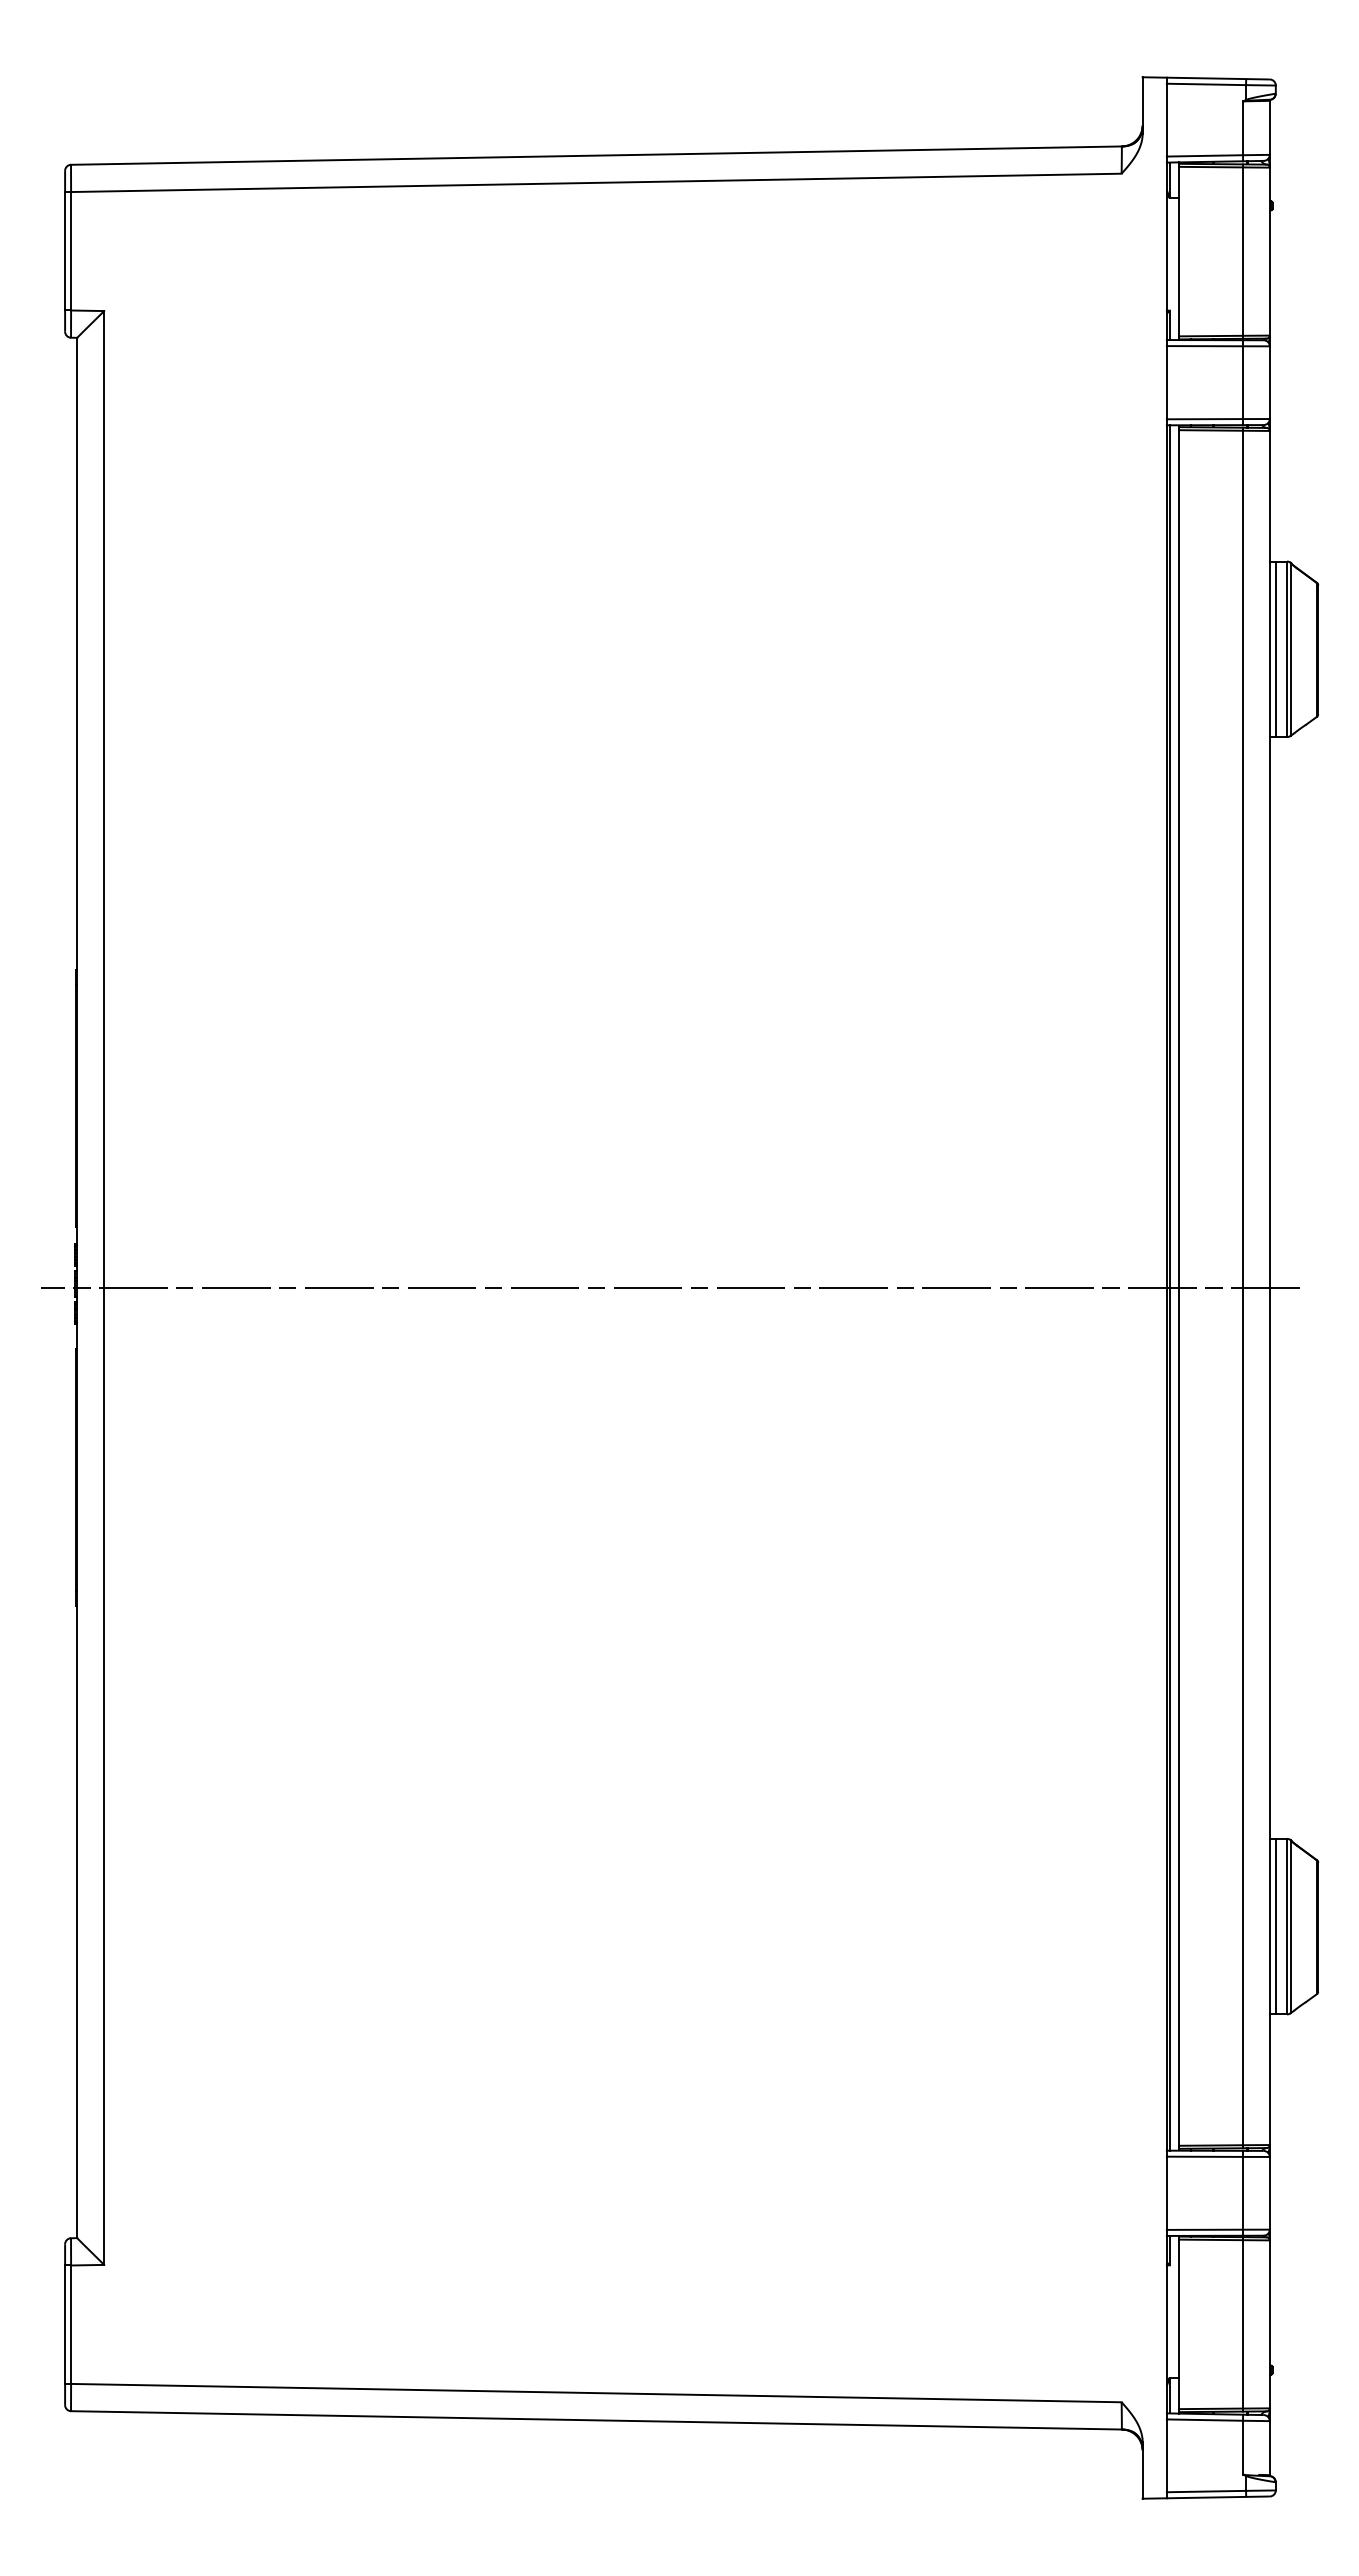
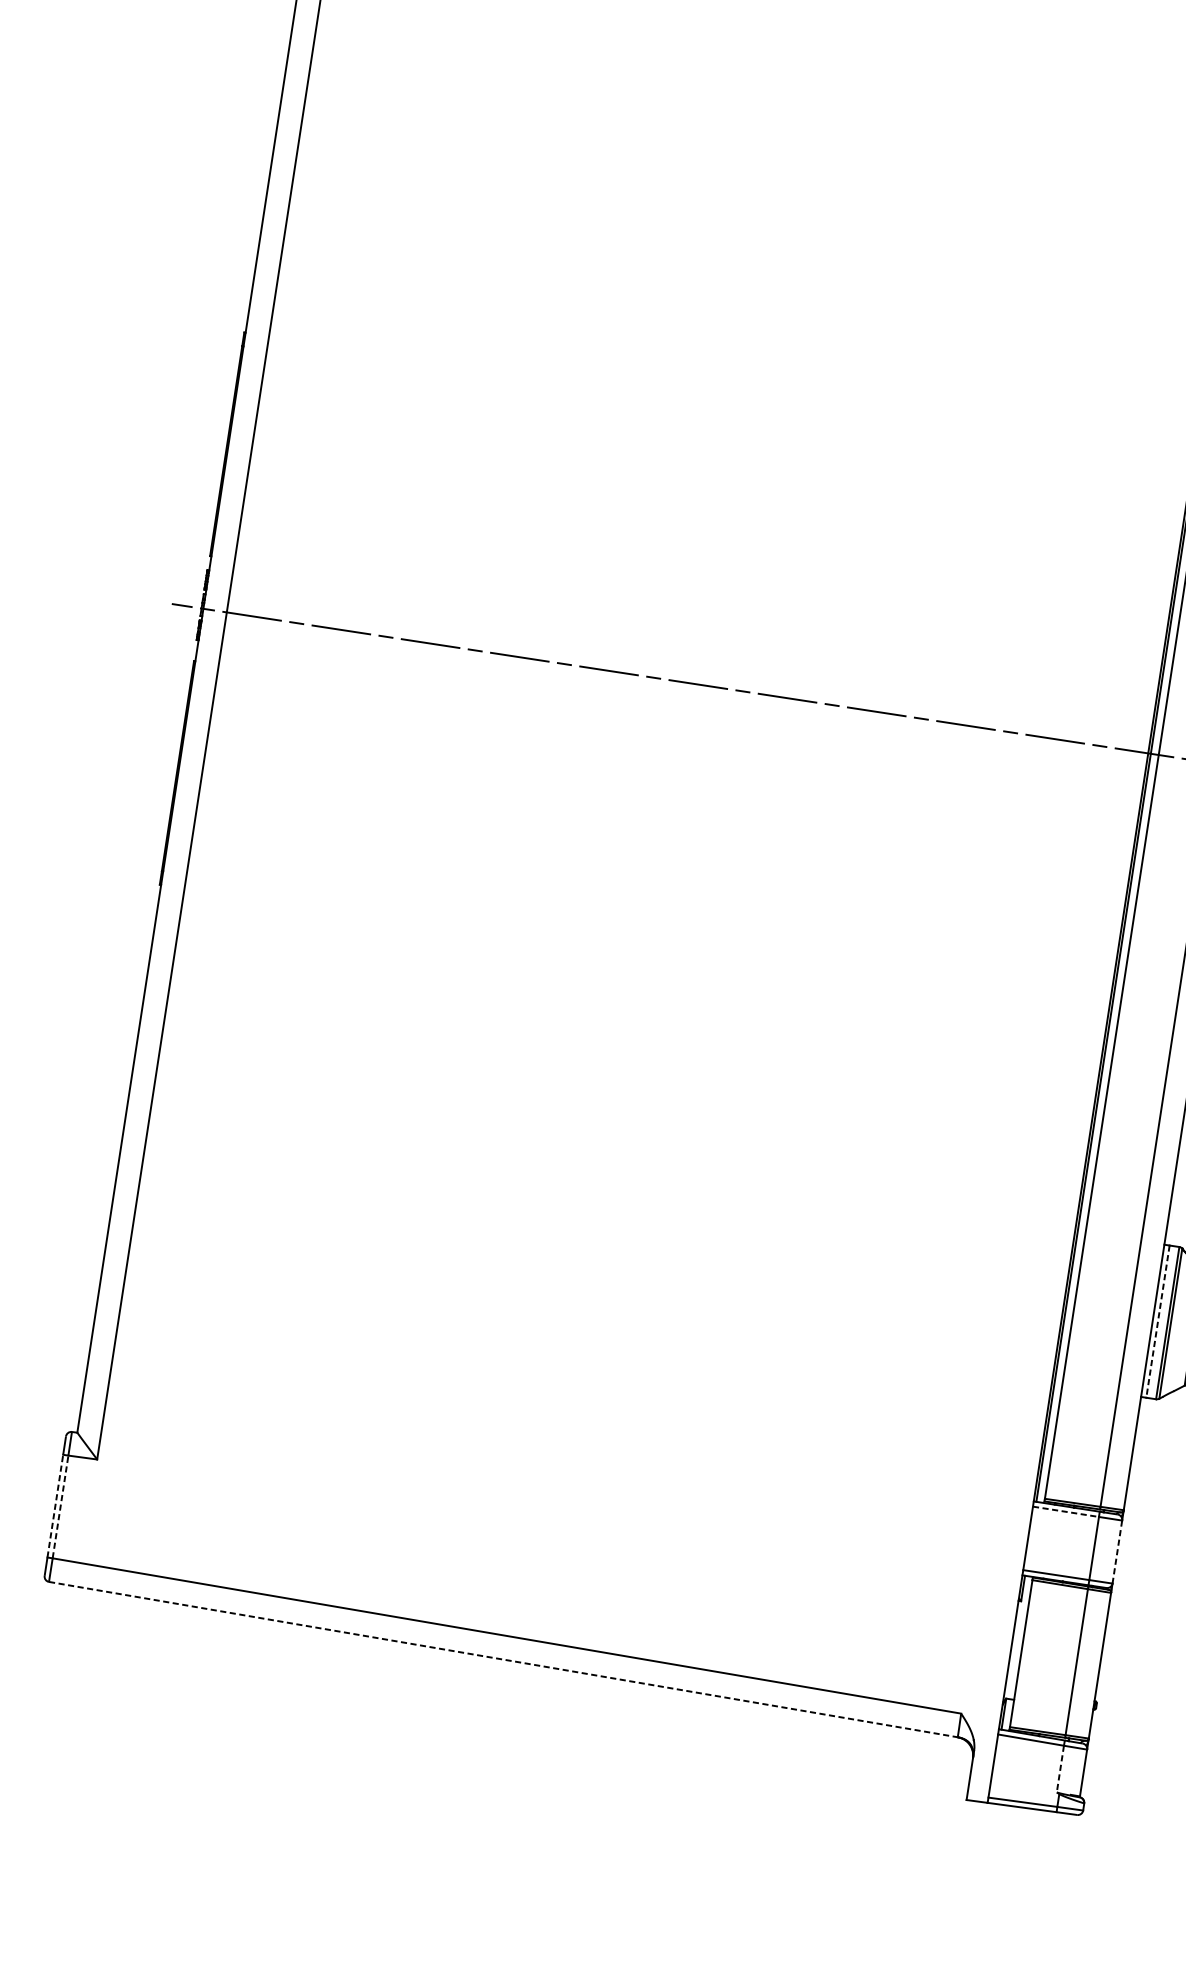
line: (1275, 1926) -> (1157, 1321), solid -> dashed
line: (1205, 2156) -> (1066, 1511), solid -> dashed
line: (1269, 2193) -> (1117, 1552), solid -> dashed
line: (65, 2324) -> (55, 1506), solid -> dashed
line: (71, 2324) -> (60, 1506), solid -> dashed
line: (596, 2420) -> (503, 1659), solid -> dashed
line: (1243, 2447) -> (1060, 1768), solid -> dashed

